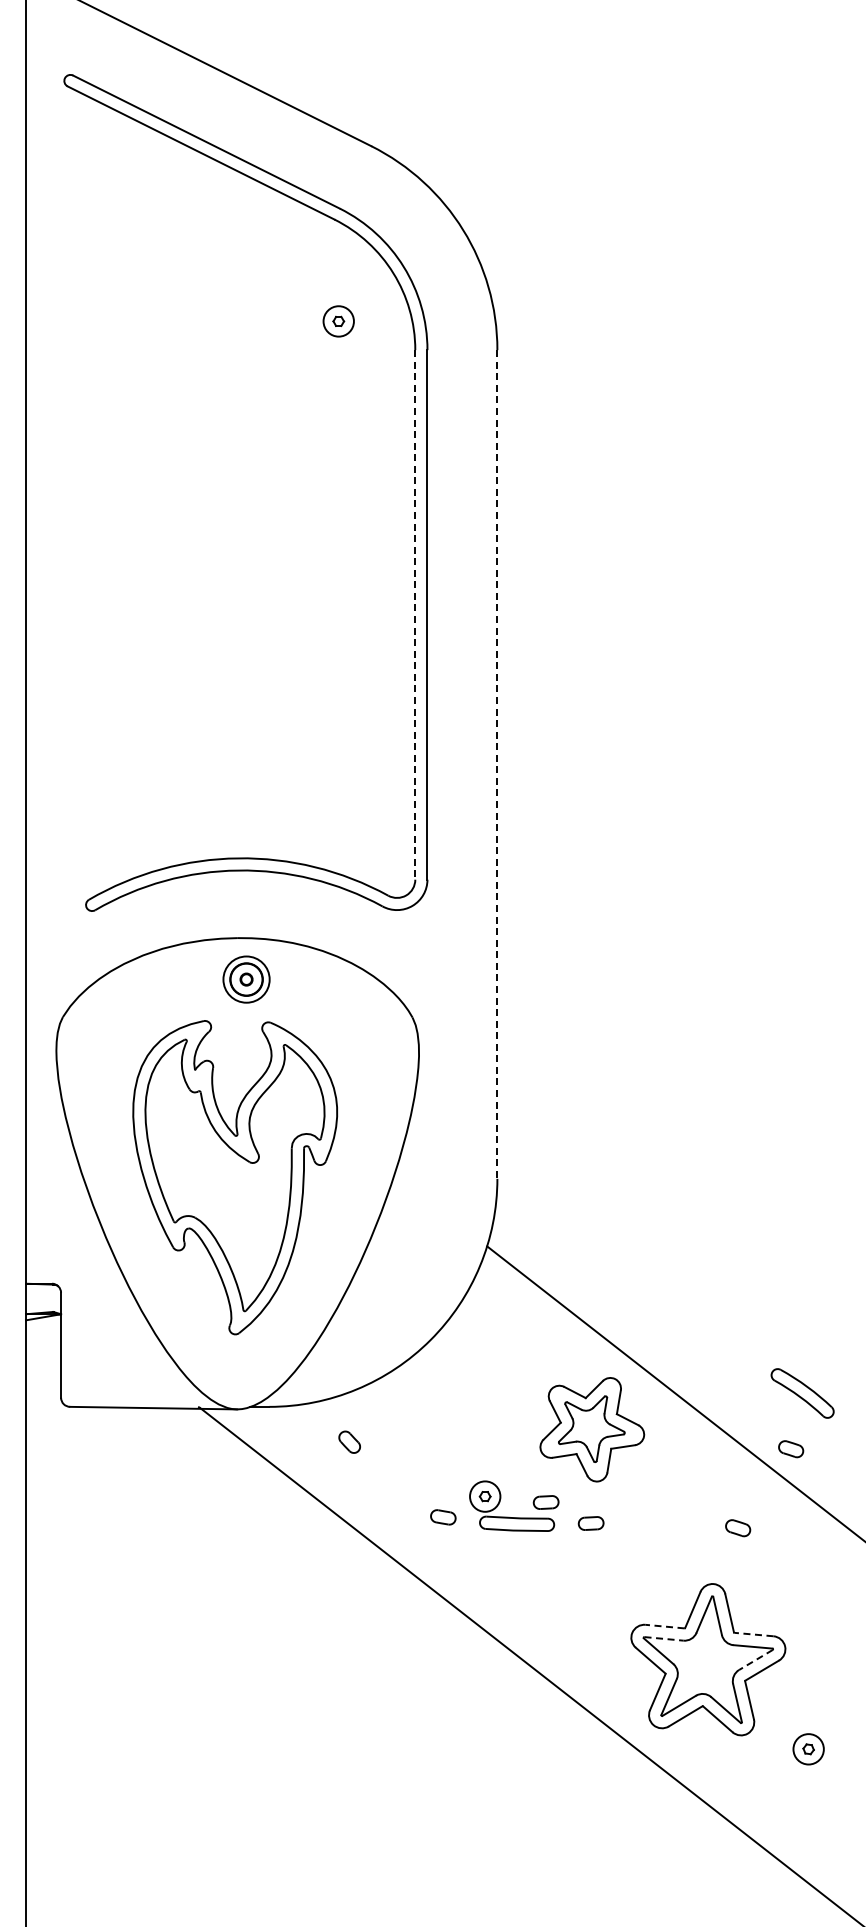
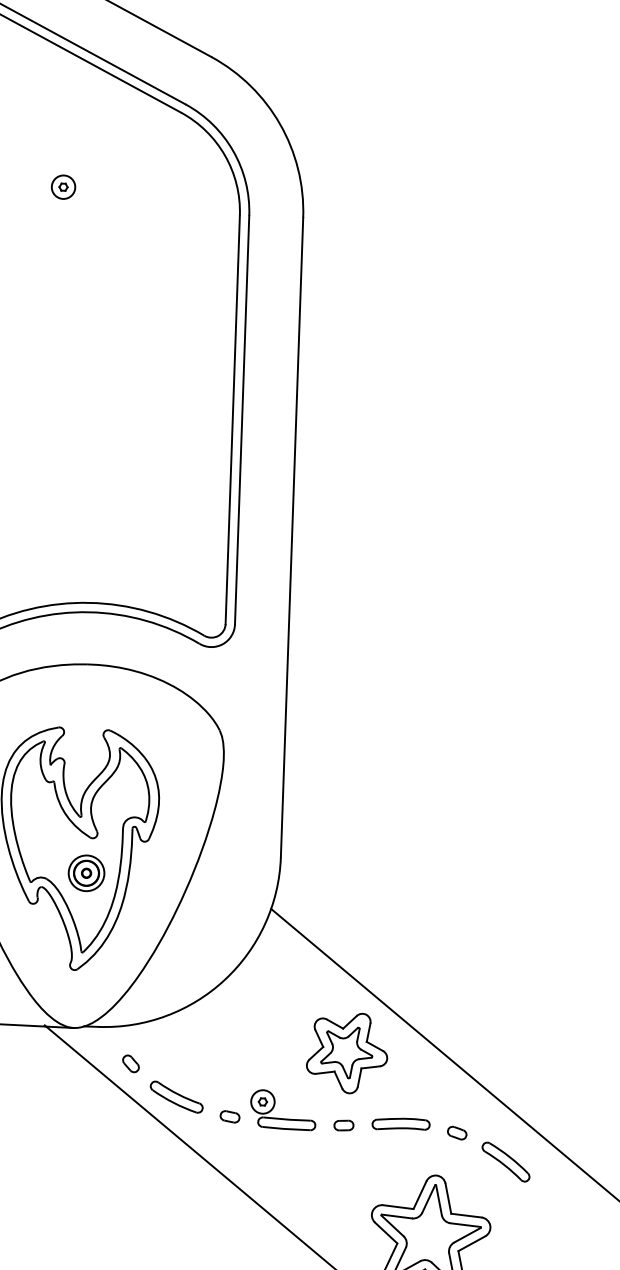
part: (338, 321) -> (63, 187), moved
line: (415, 614) -> (232, 419), dashed -> solid
line: (497, 764) -> (292, 537), dashed -> solid
part: (246, 979) -> (86, 873), moved
part: (802, 1393) -> (505, 1162), moved
part: (349, 1441) -> (130, 1063), moved
part: (791, 1449) -> (500, 1073), removed
part: (373, 1494) -> (176, 1097), added
part: (545, 1502) -> (309, 1108), removed
part: (665, 1519) -> (401, 1124), added
line: (665, 1626) -> (398, 1207), dashed -> solid
line: (754, 1634) -> (466, 1215), dashed -> solid
line: (663, 1638) -> (396, 1216), dashed -> solid
line: (755, 1659) -> (467, 1234), dashed -> solid

